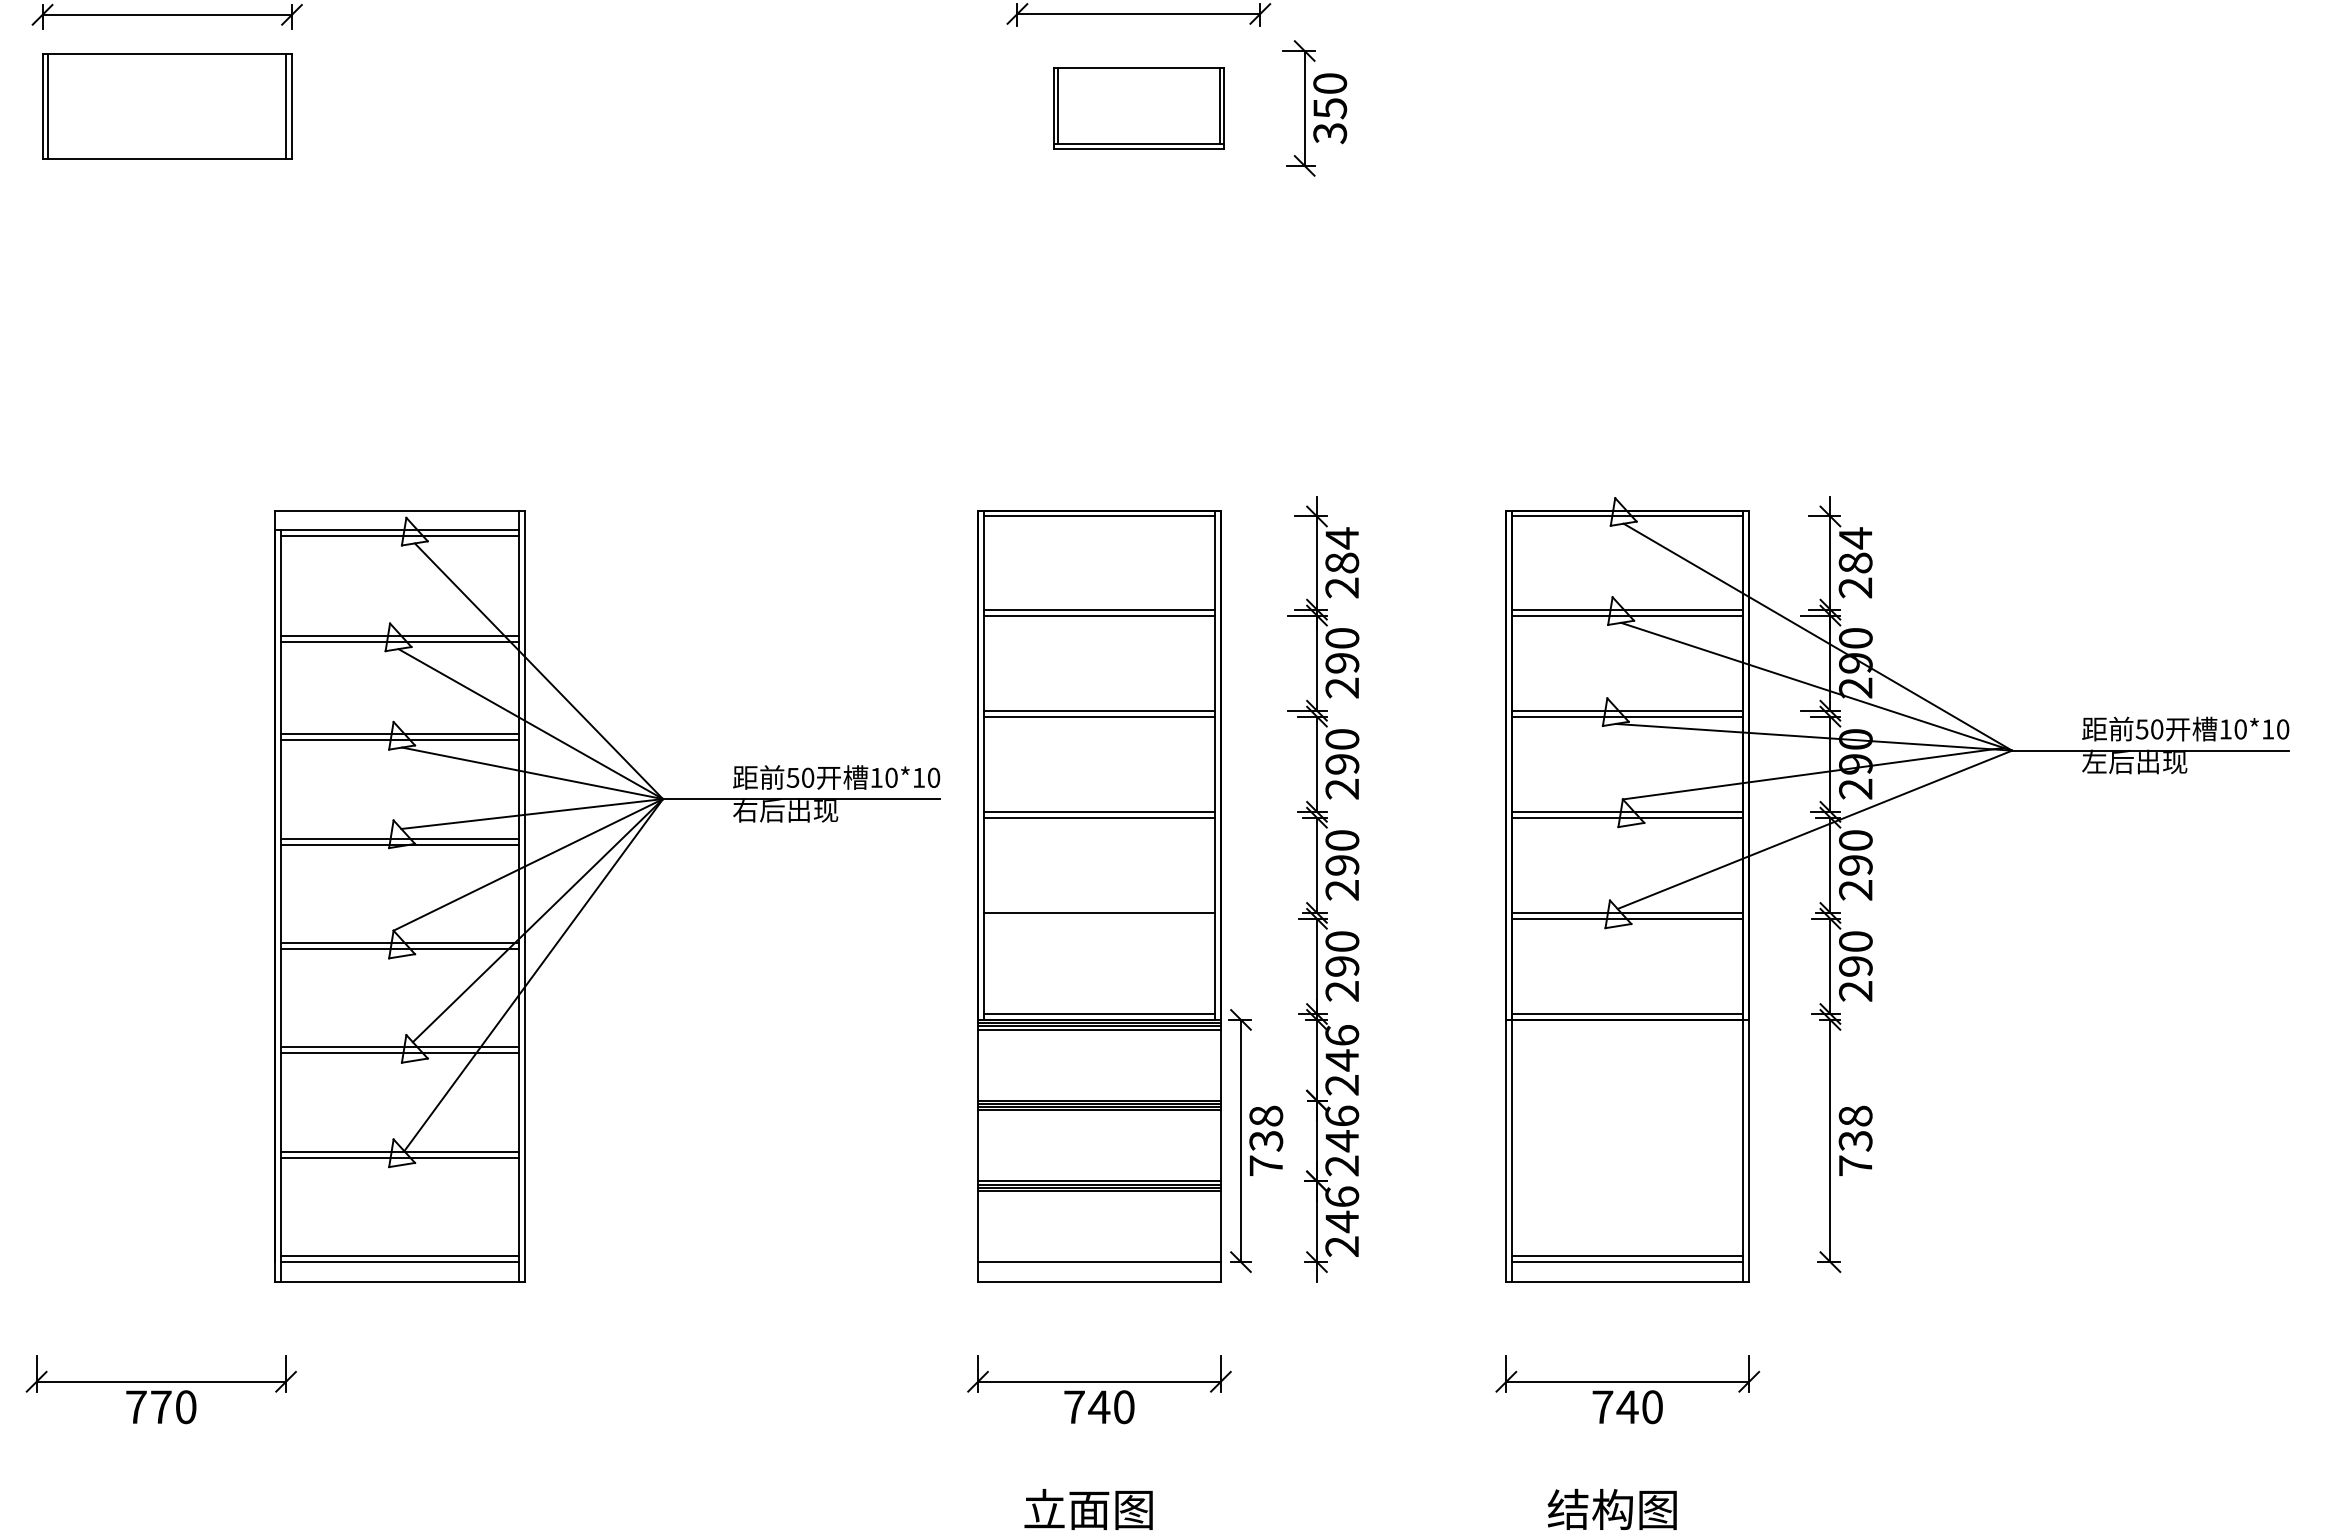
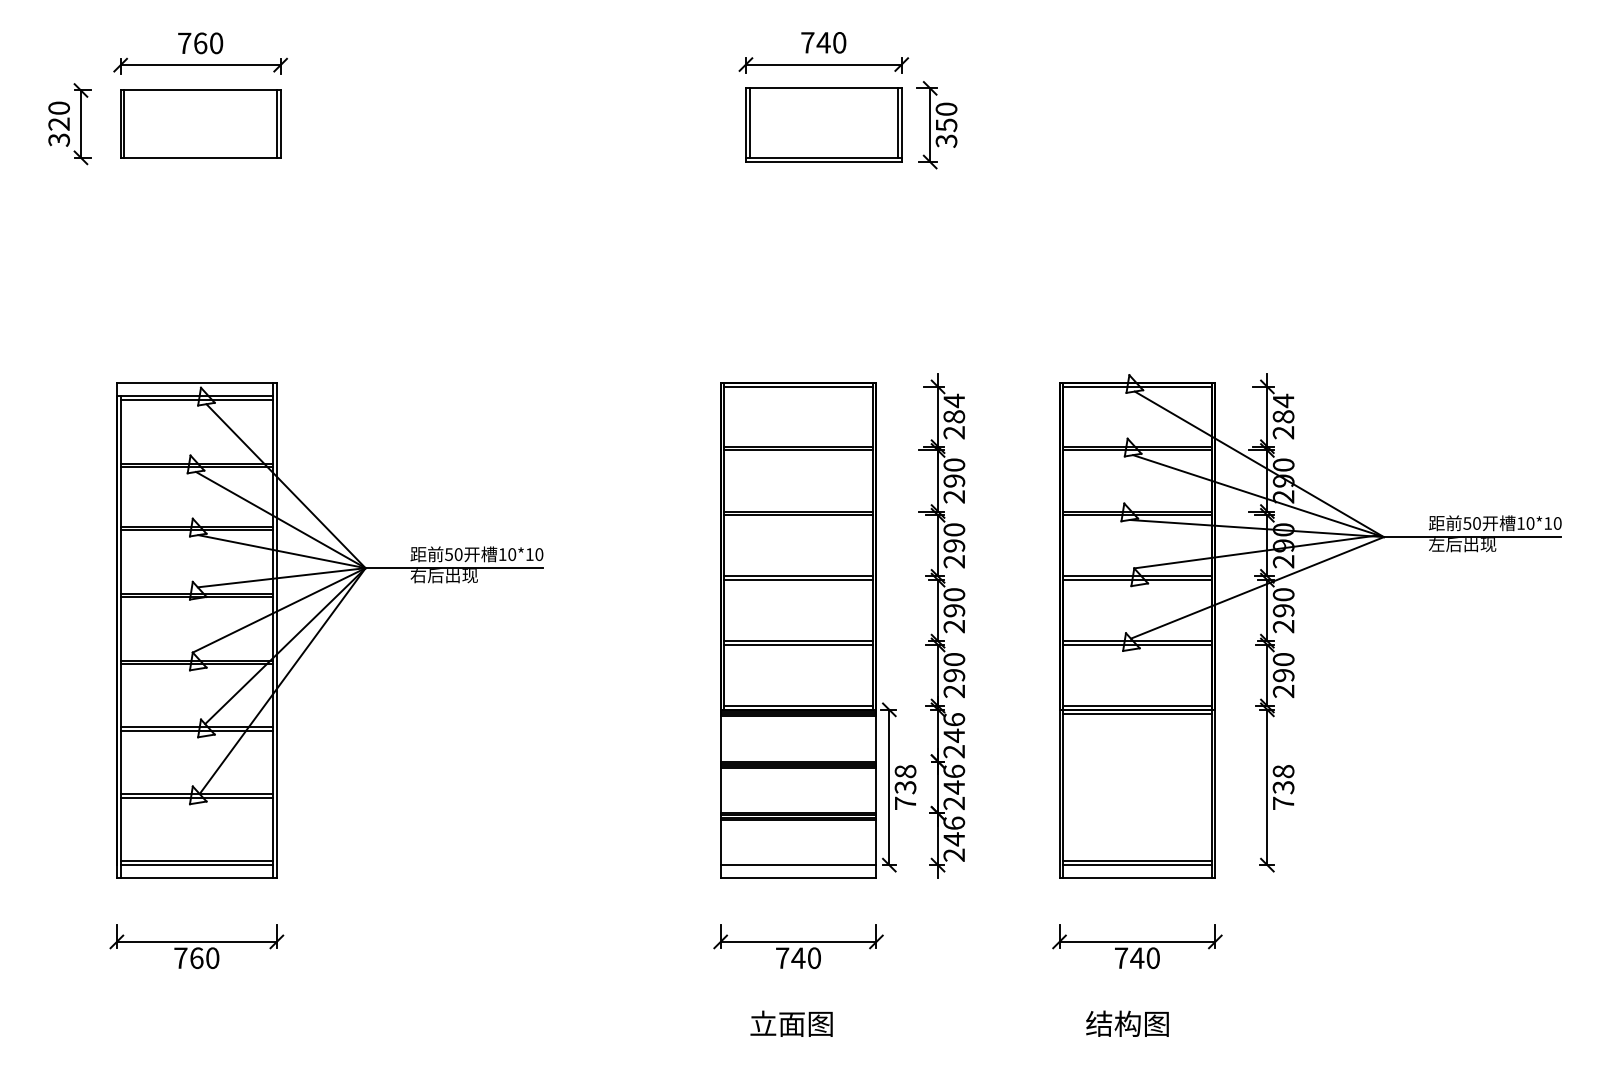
part: (1138, 107) -> (823, 124), size x1.43
part: (597, 891) -> (323, 627), moved
line: (1099, 918) -> (798, 644), added
line: (1627, 1025) -> (1137, 713), added
text: (160, 1407) -> (196, 958), 770 -> 760

